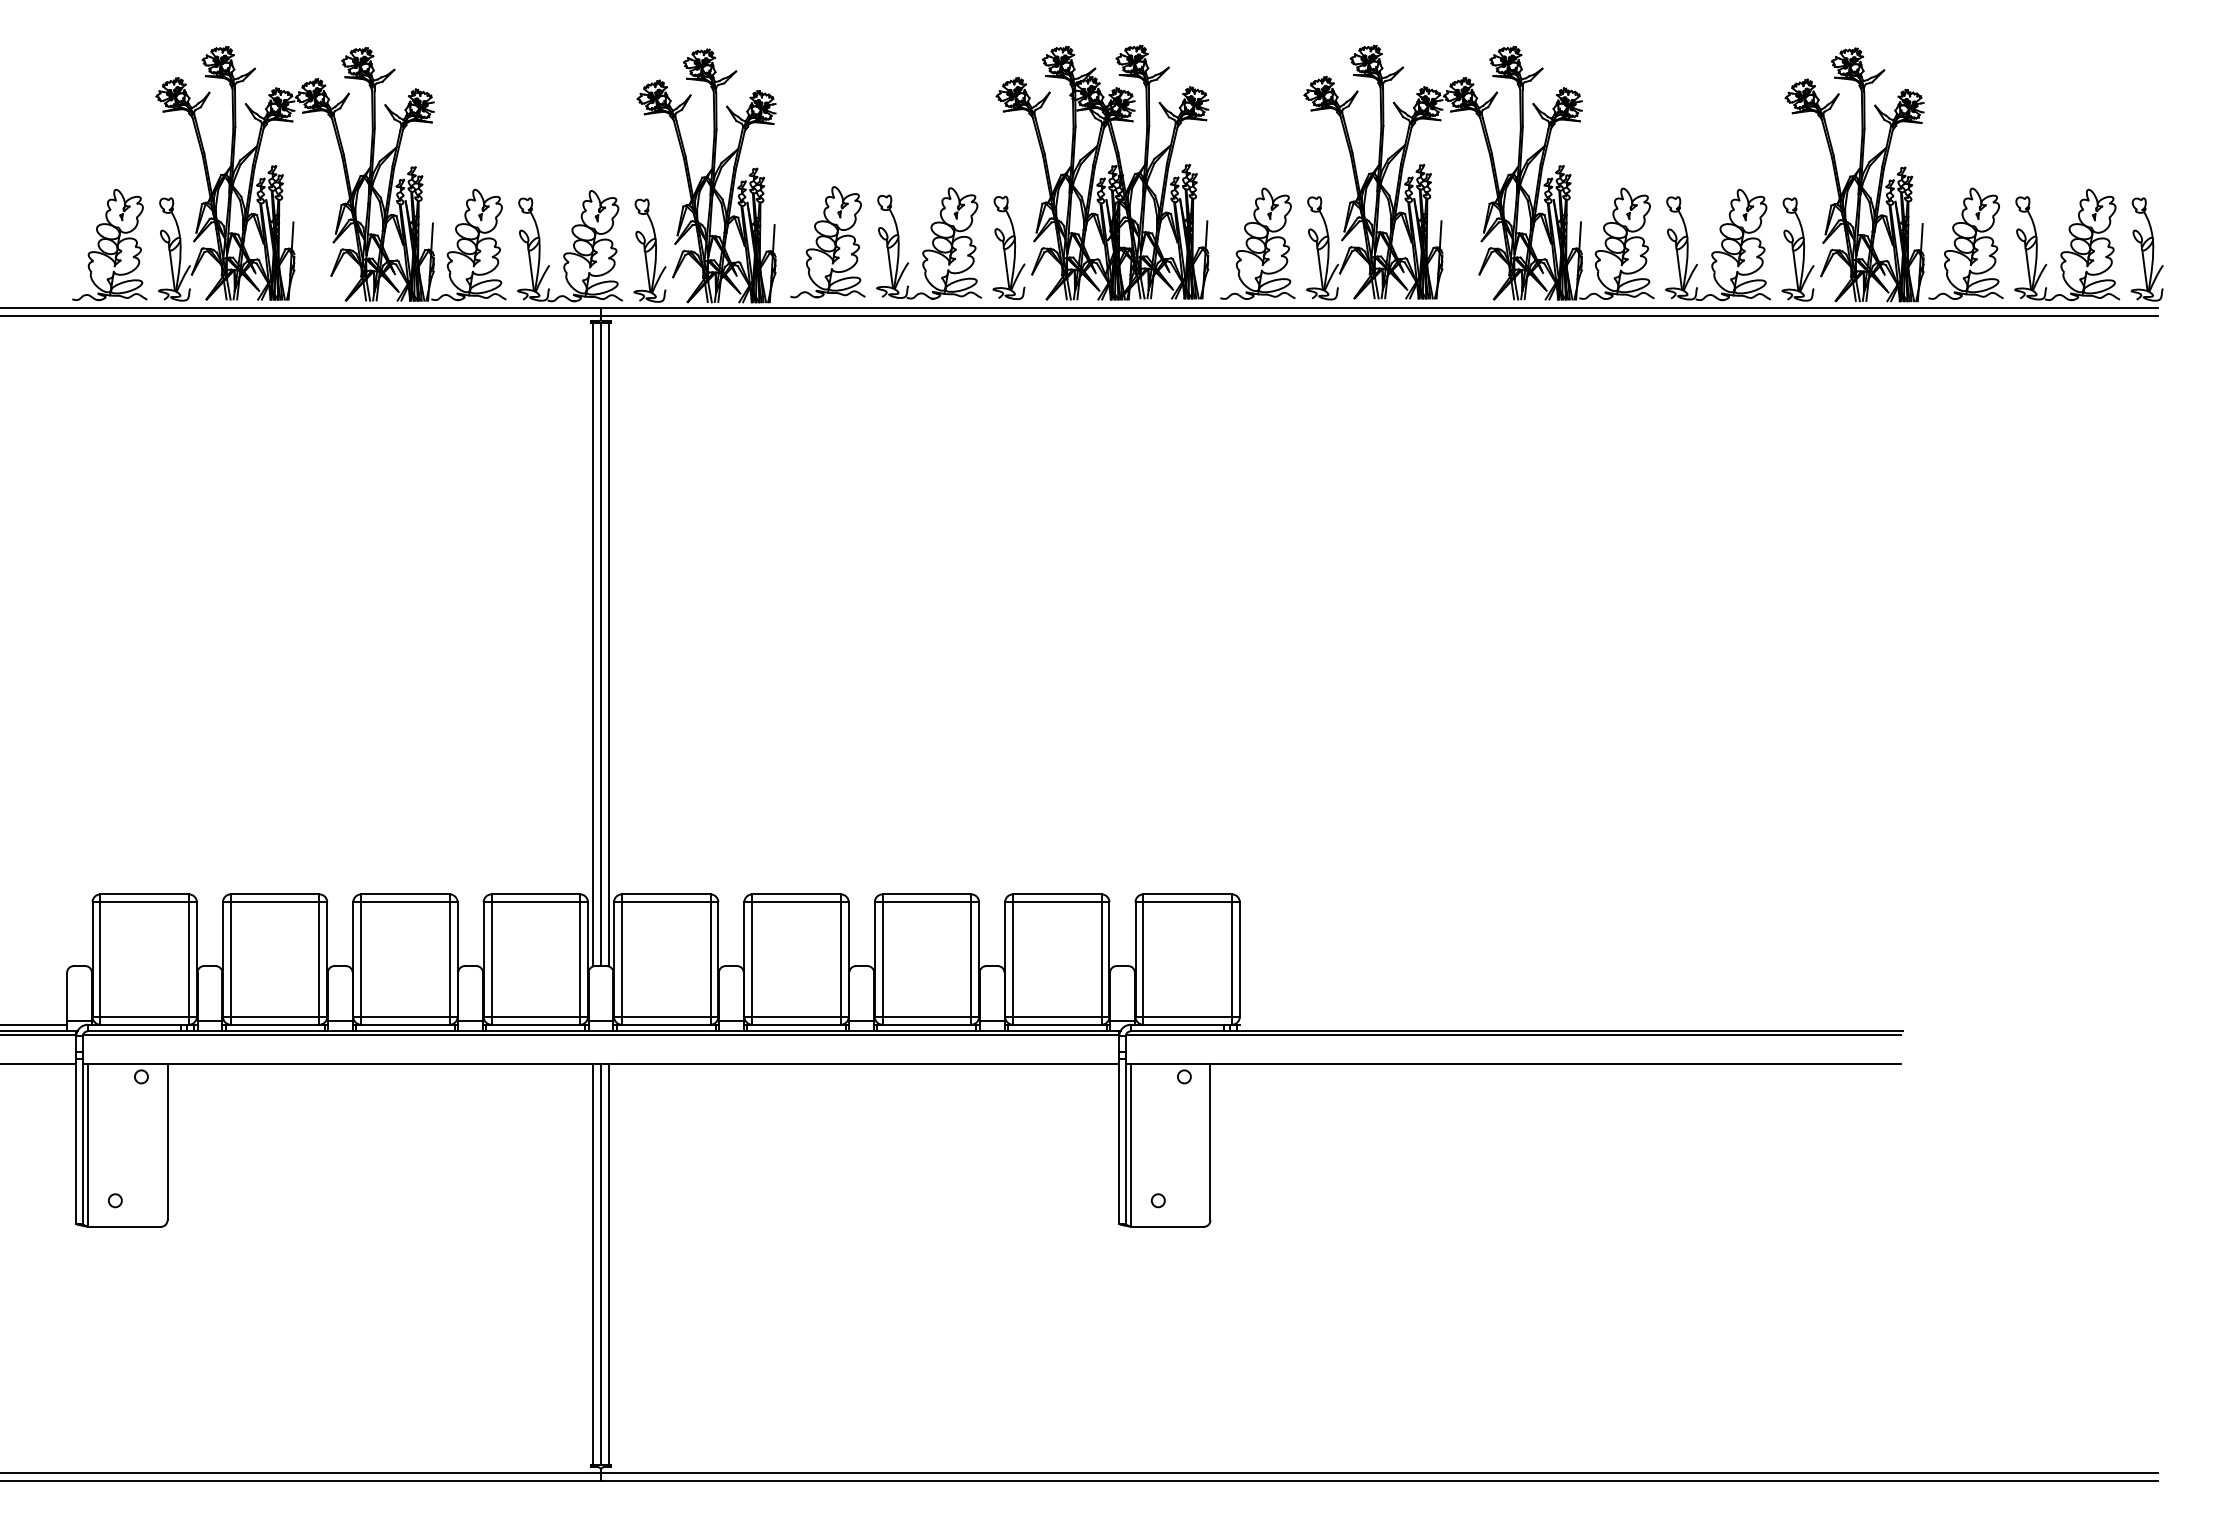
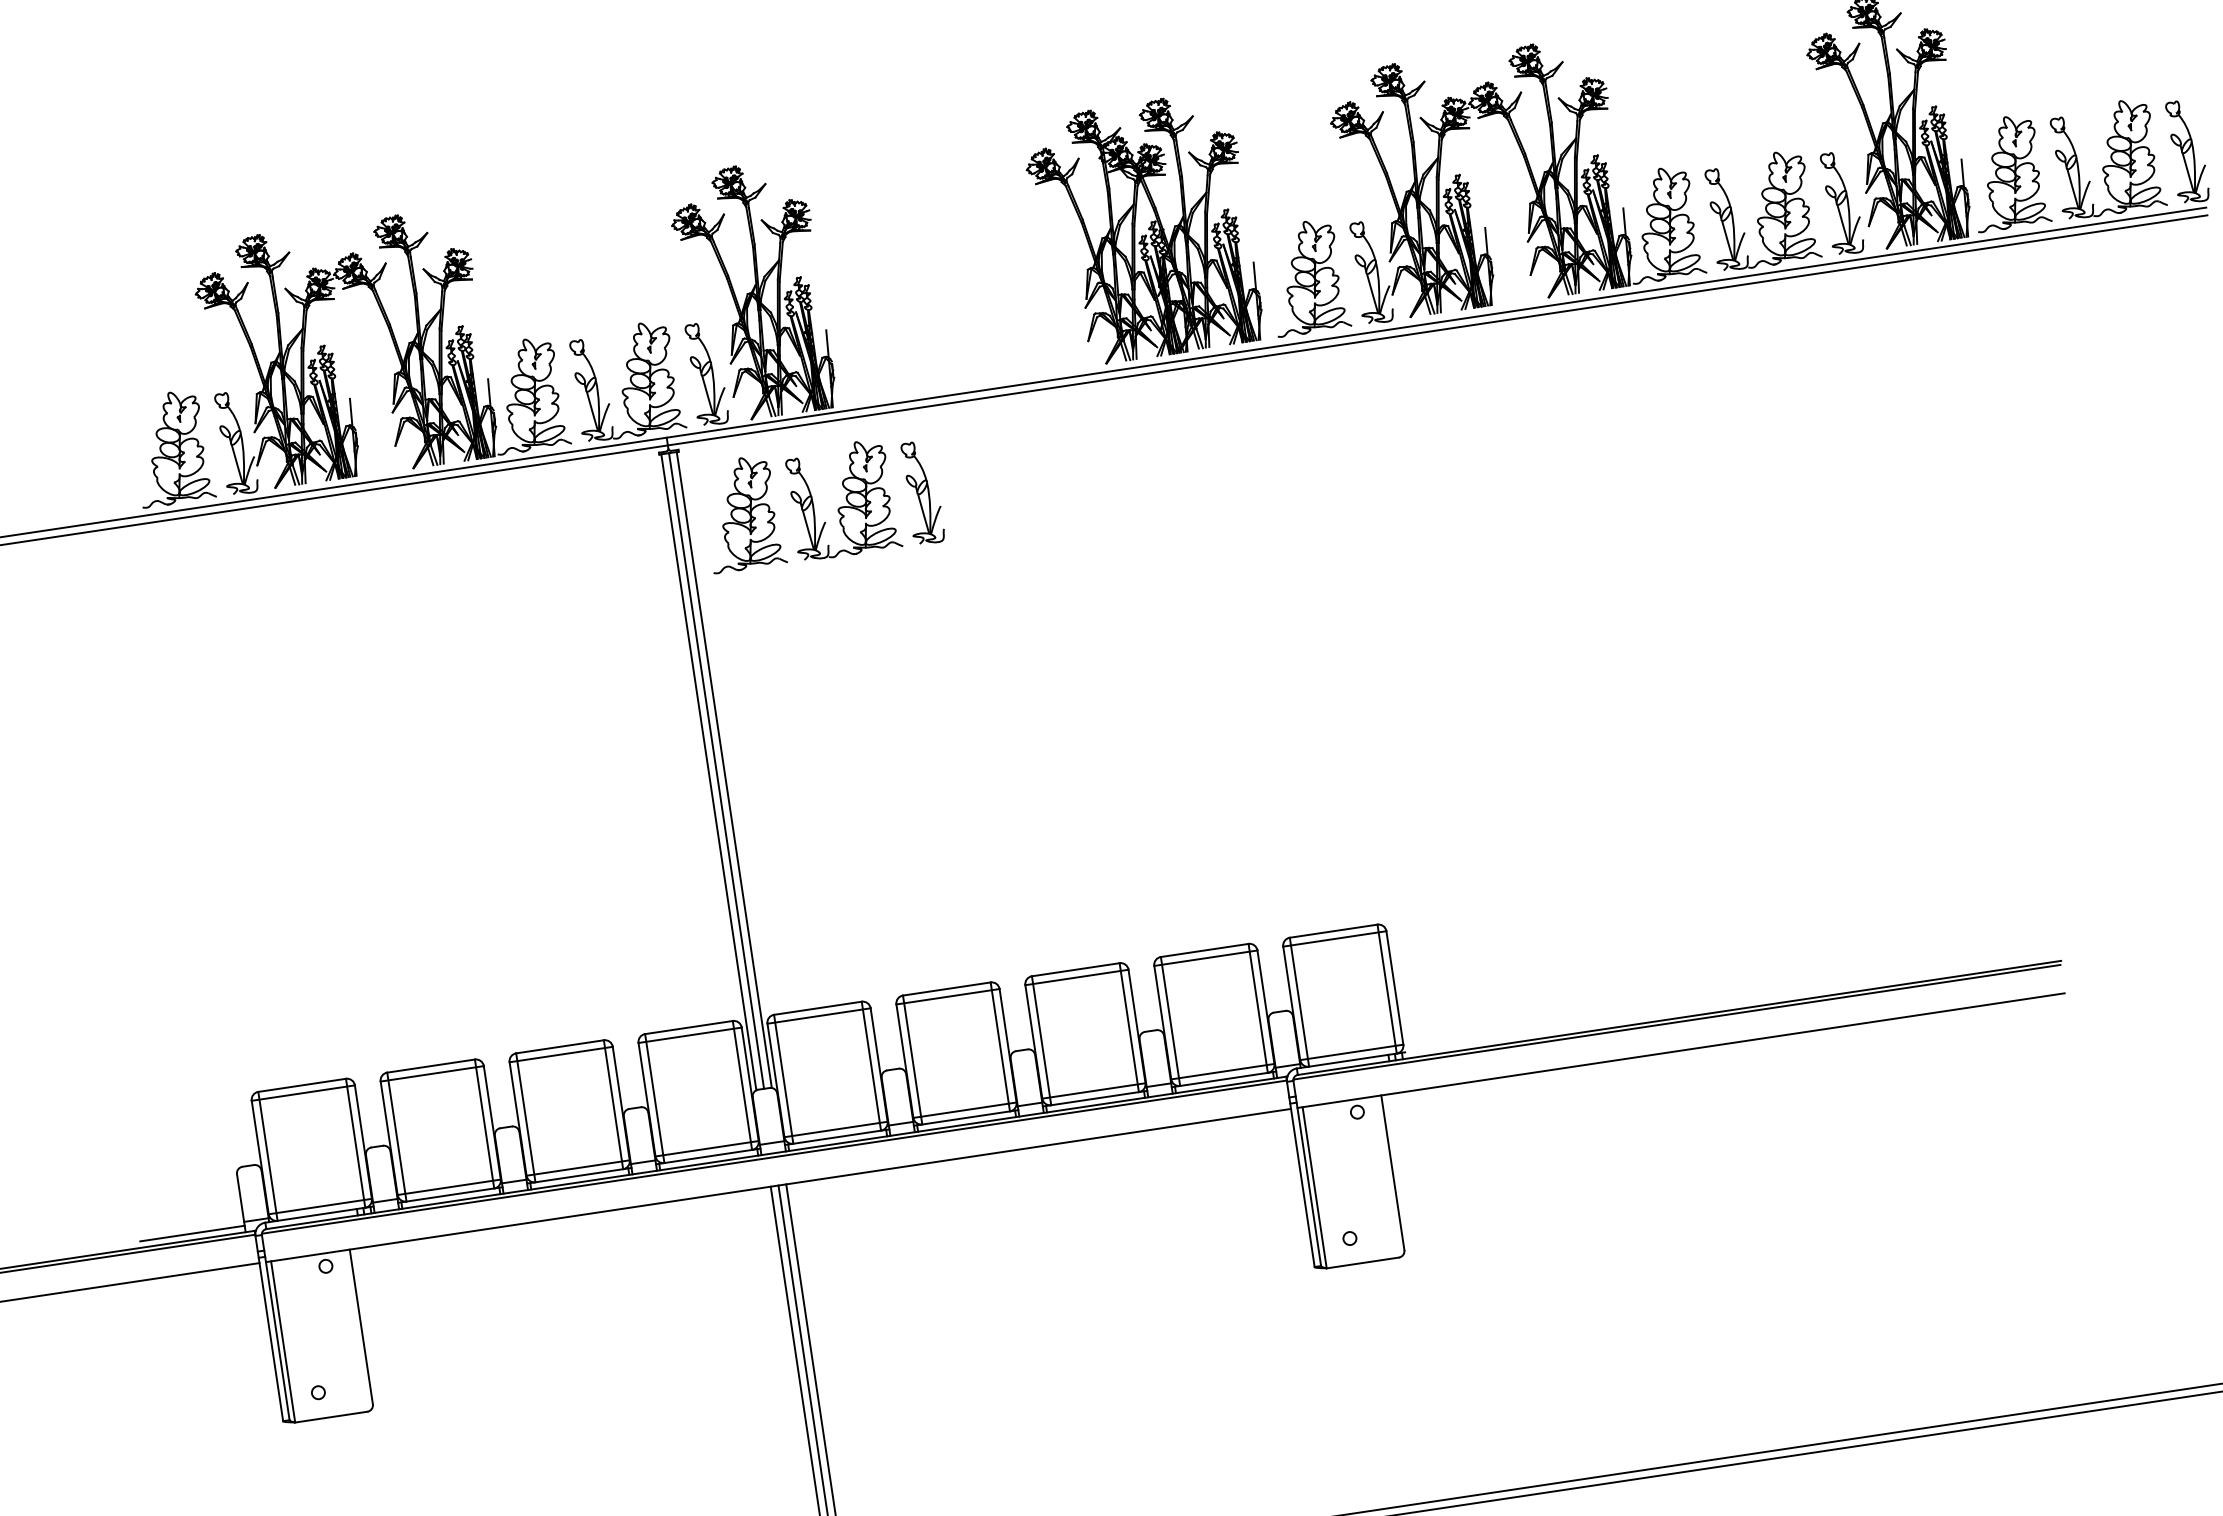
part: (899, 242) -> (813, 503), moved

